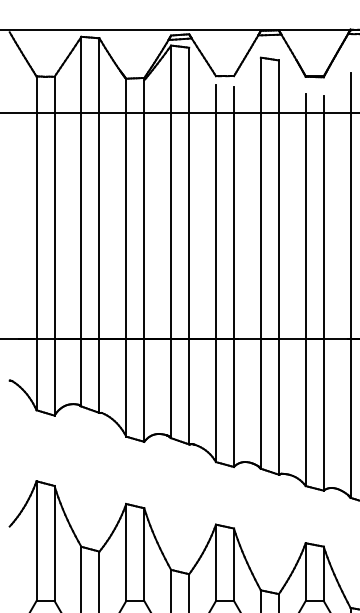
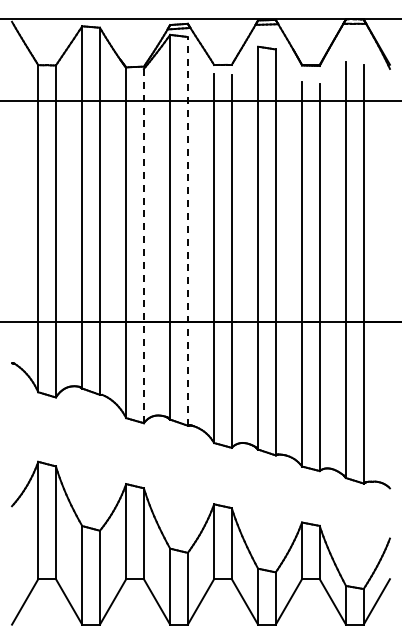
line: (188, 245) -> (187, 230), solid -> dashed
line: (143, 260) -> (143, 245), solid -> dashed

